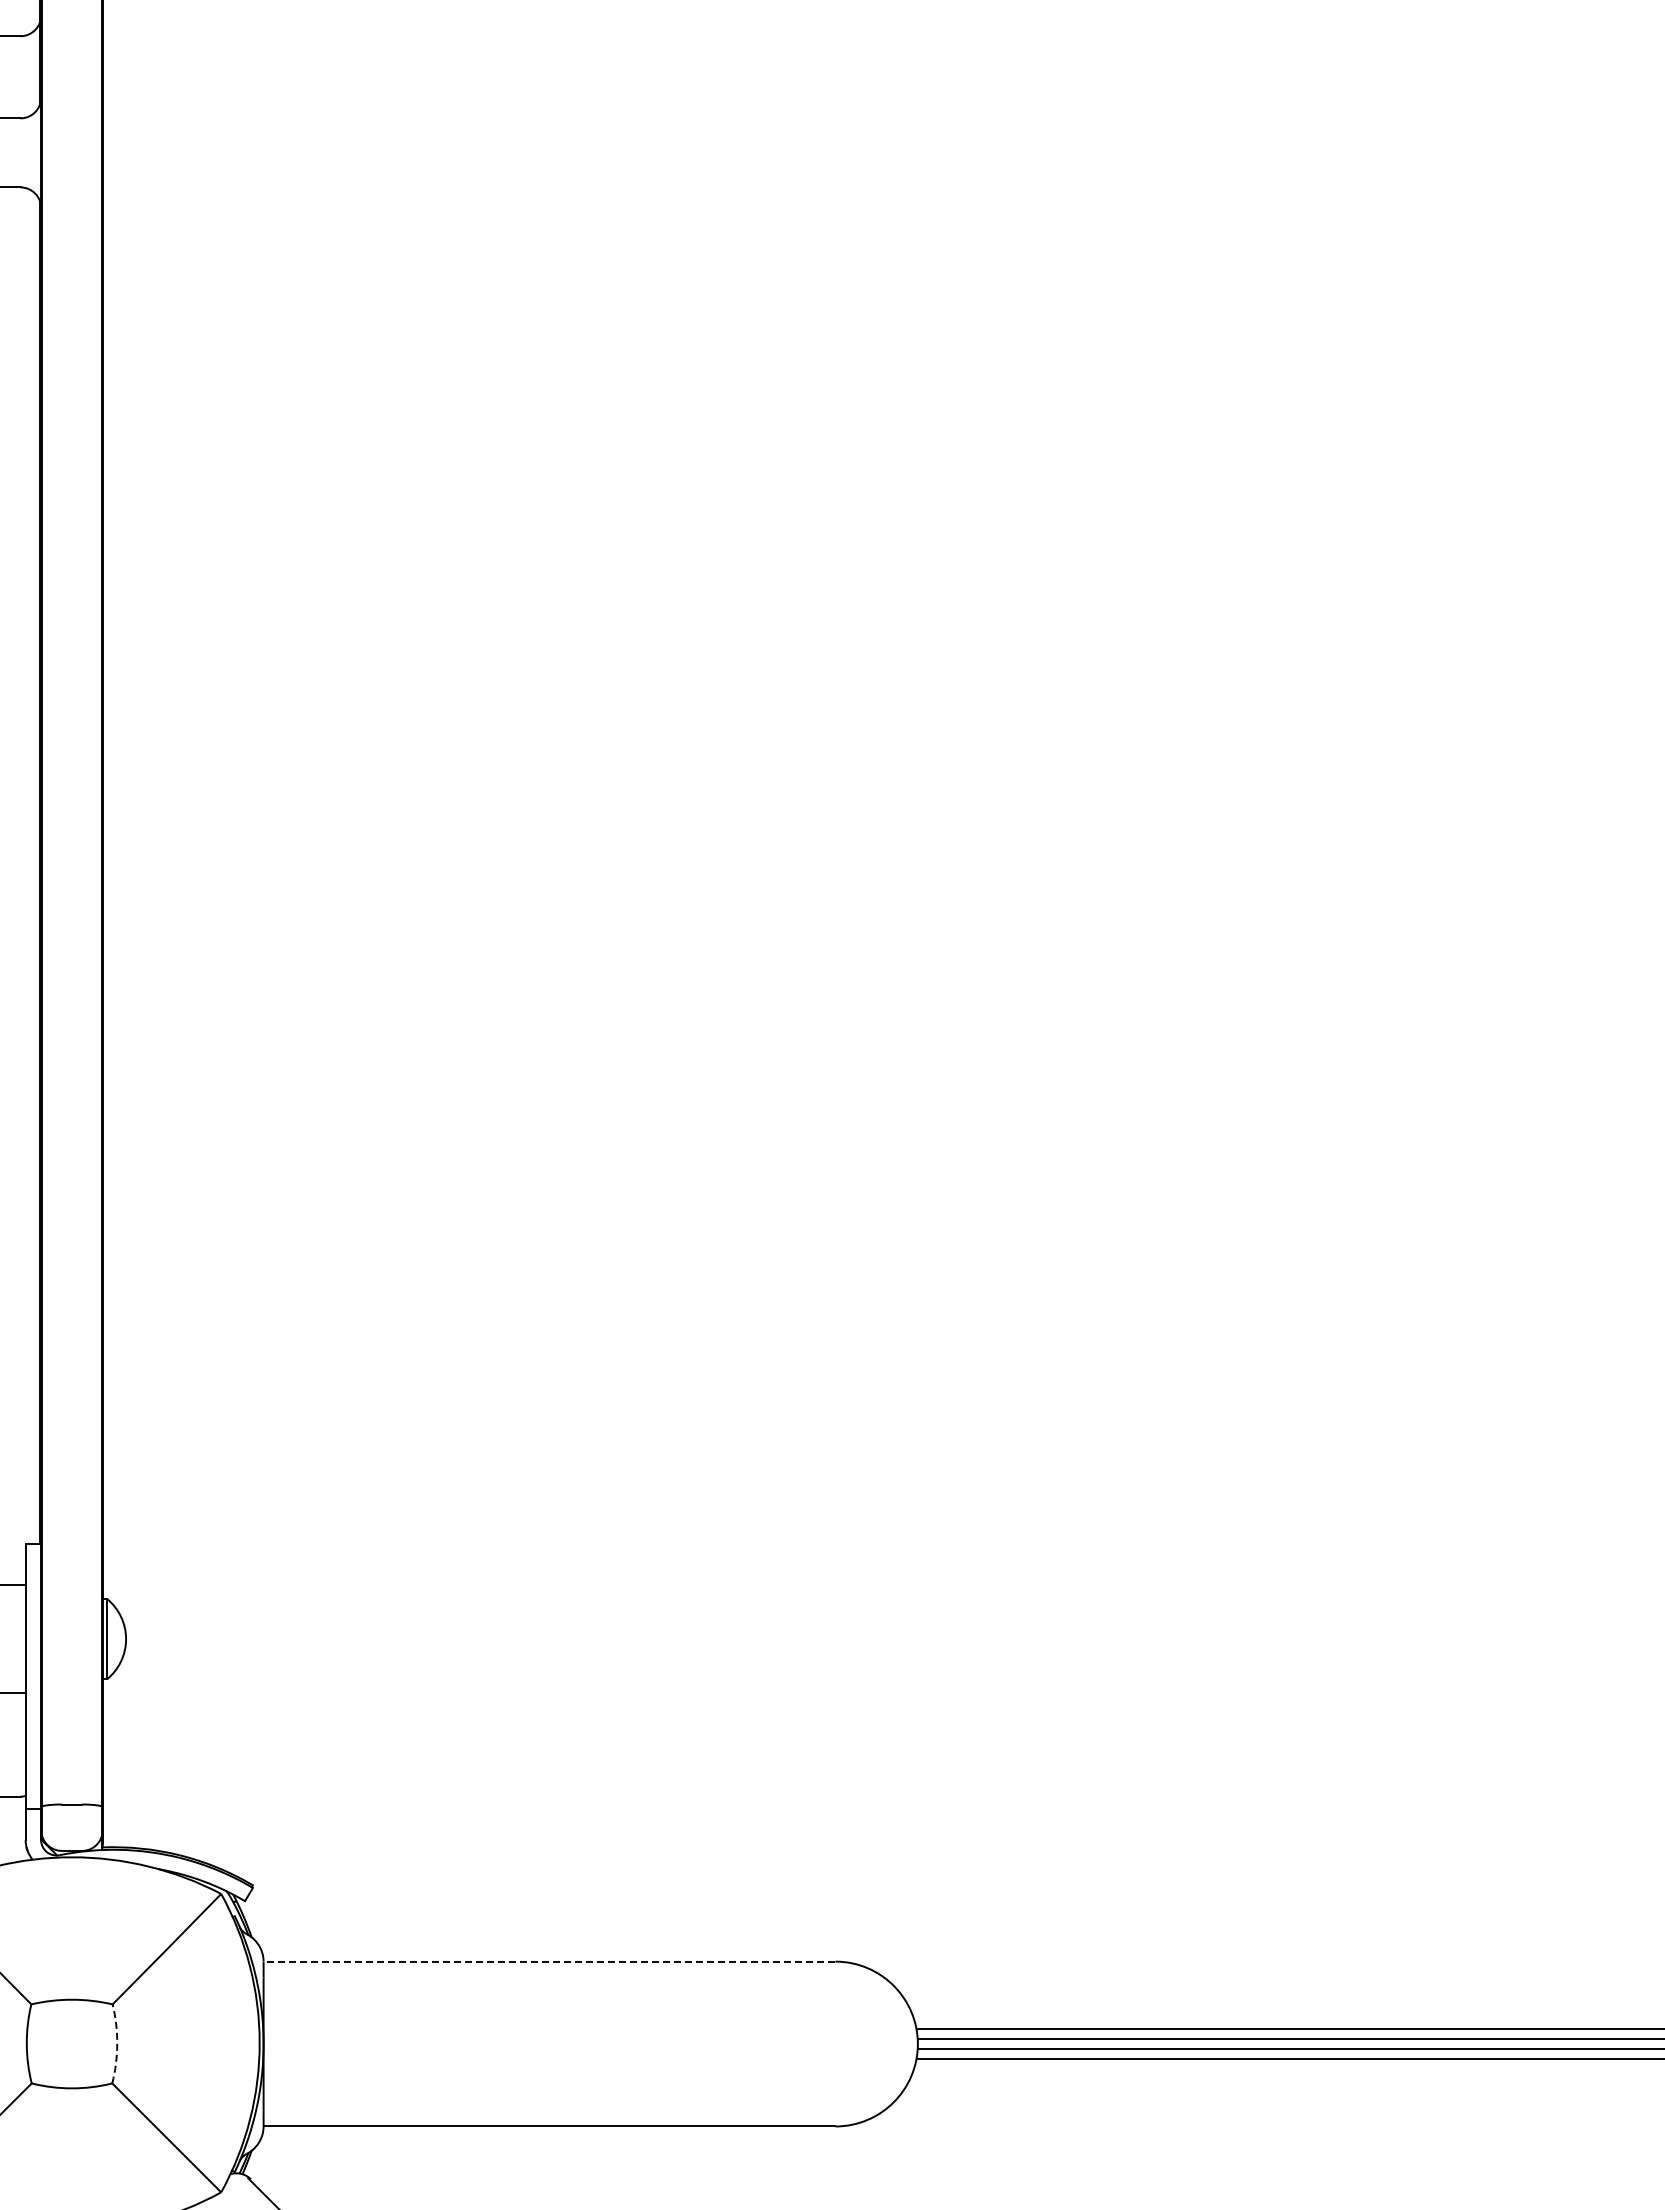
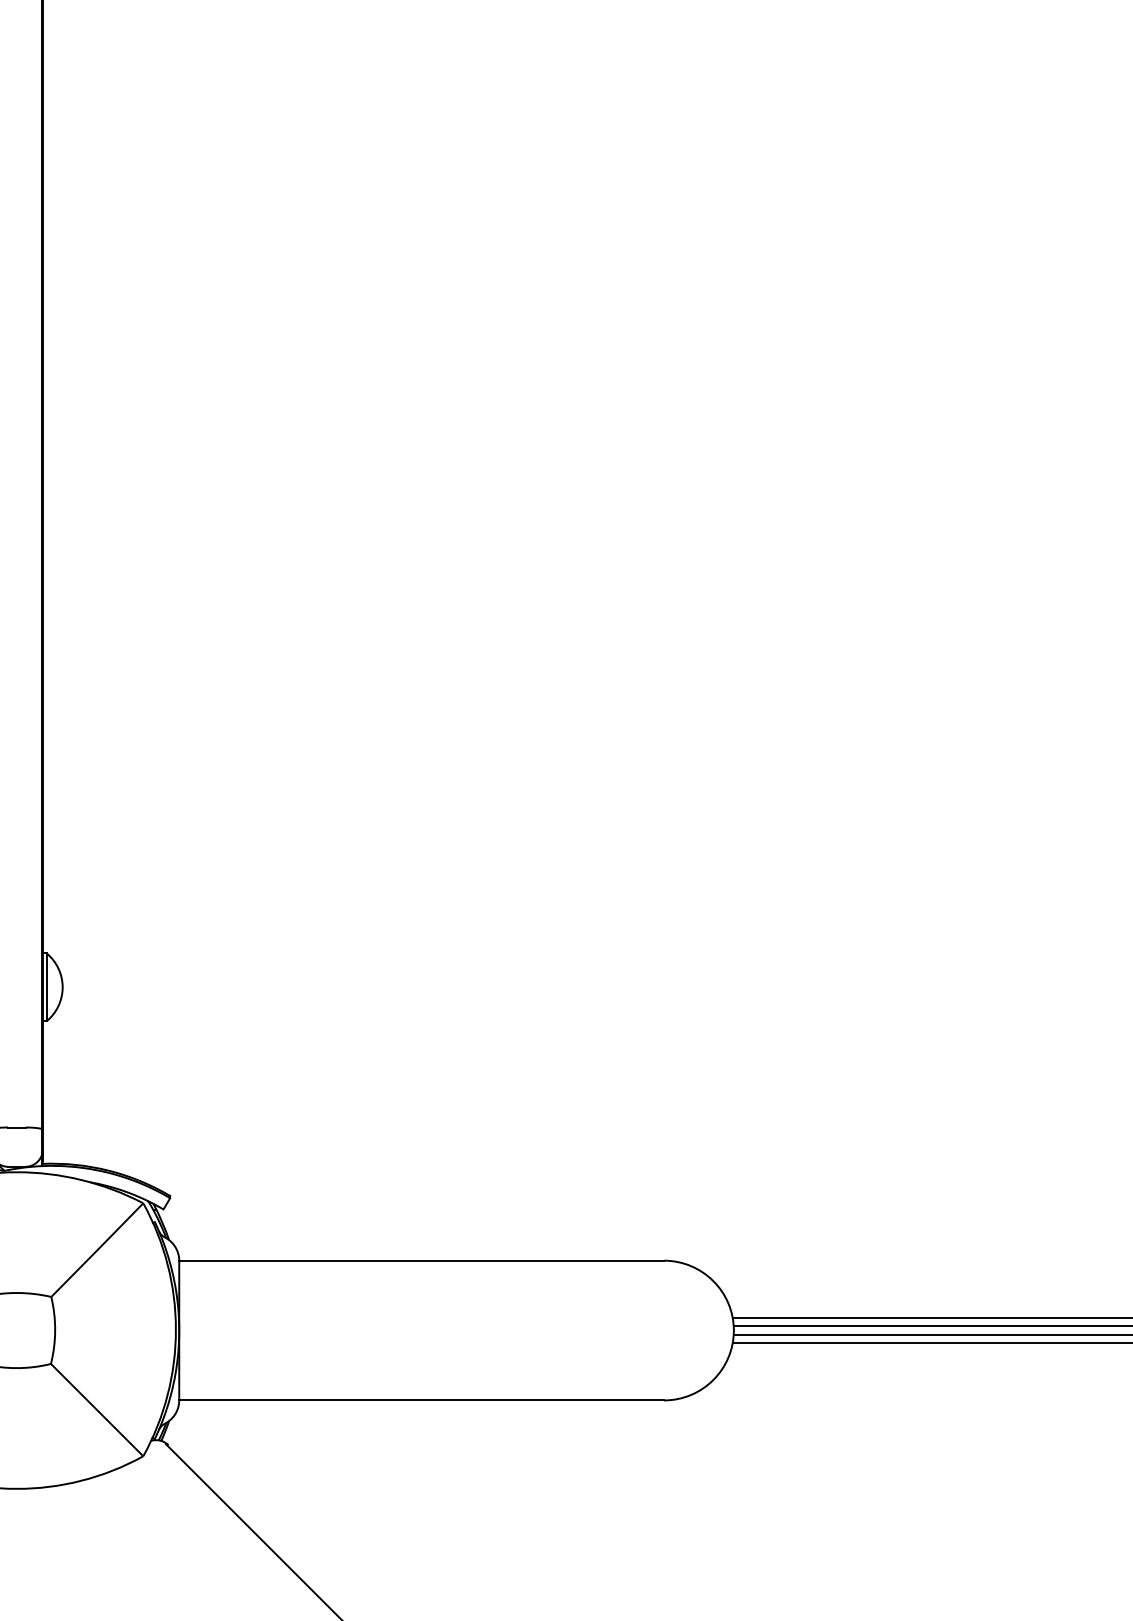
line: (549, 1961) -> (421, 1260), dashed -> solid
arc: (117, 2043) -> (55, 1330), dashed -> solid

